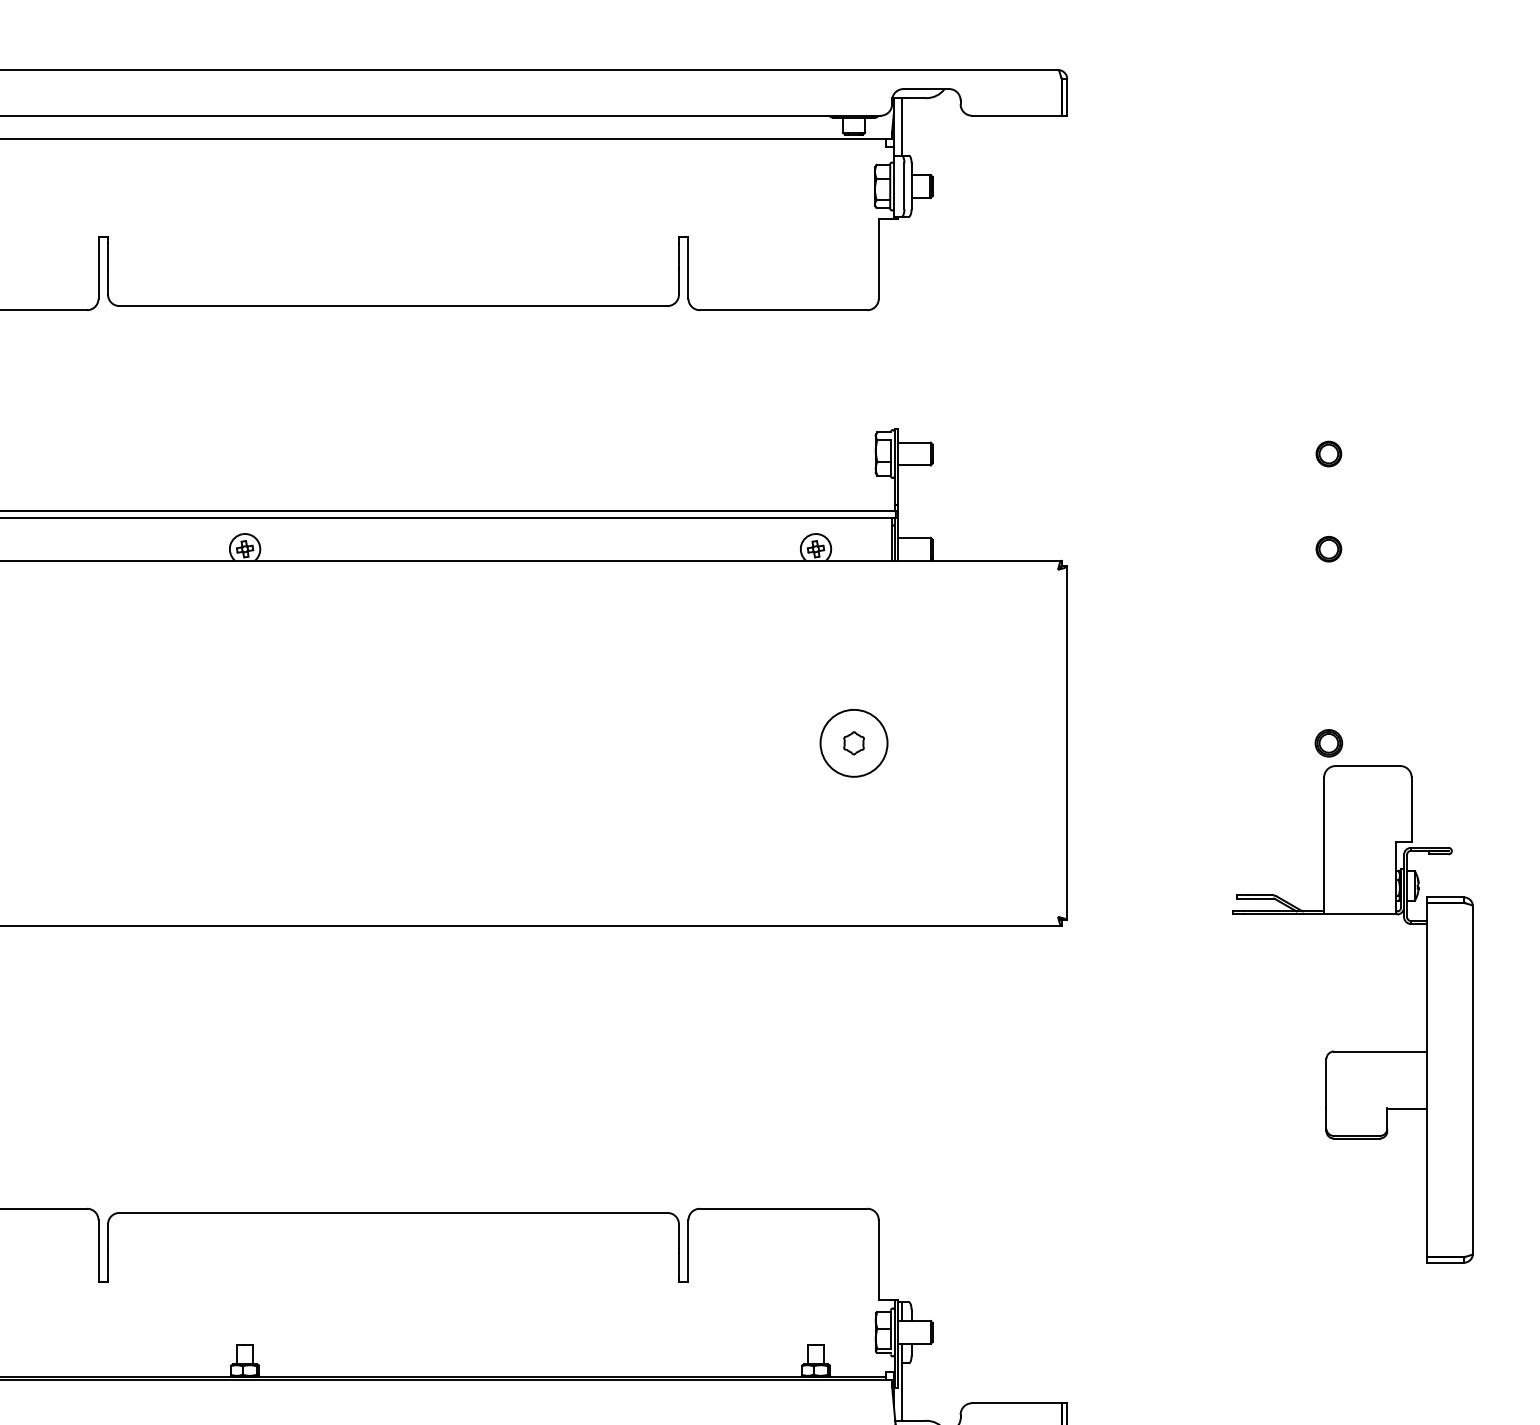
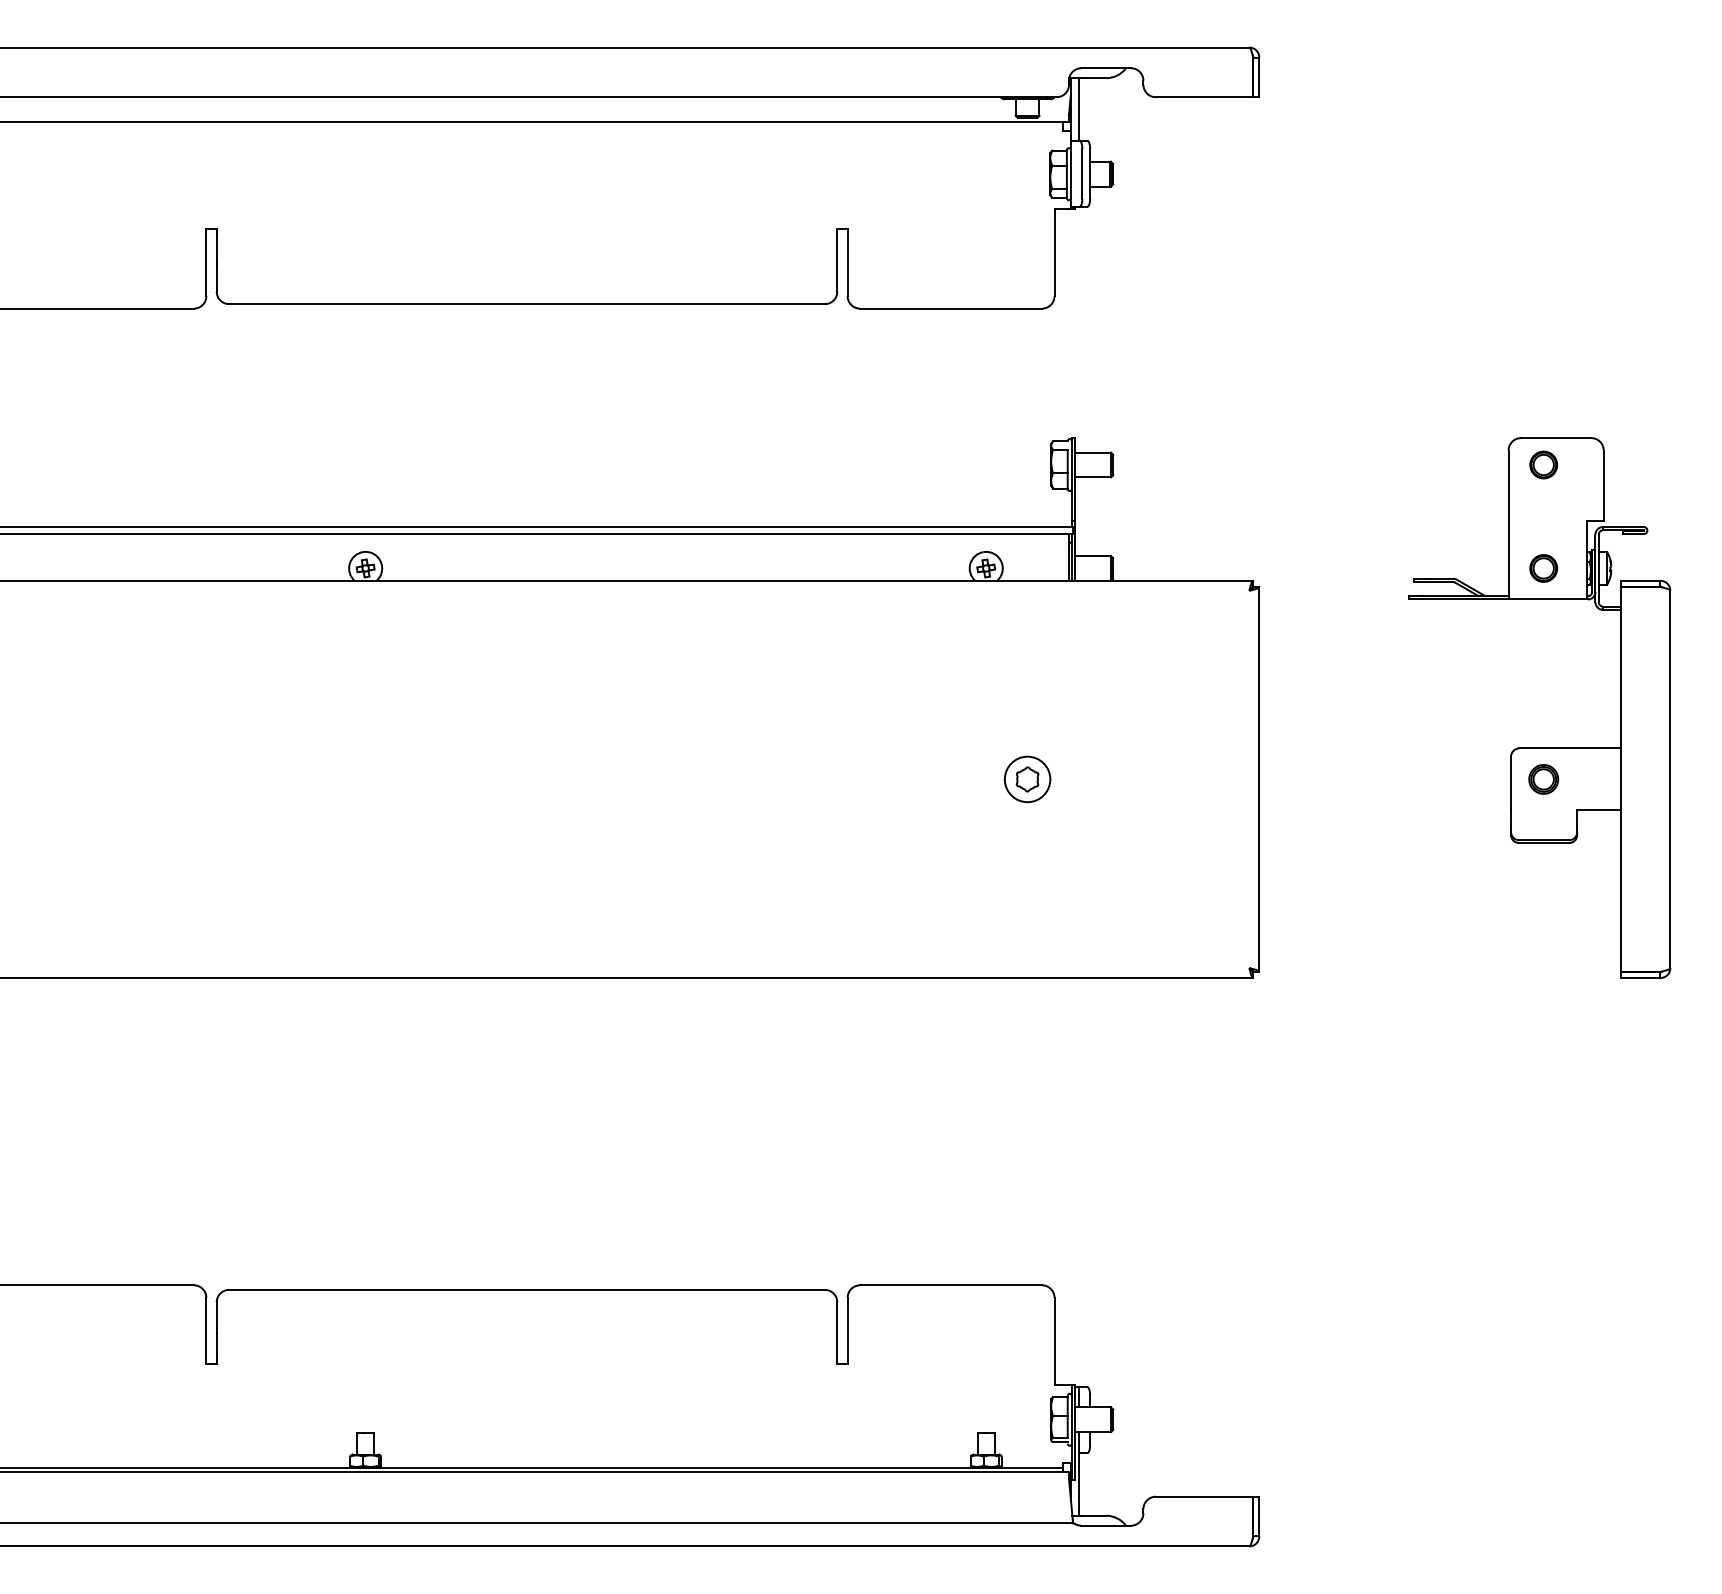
circle: (853, 743) -> (1027, 779), size x0.62
part: (1352, 1050) -> (1539, 747), moved

